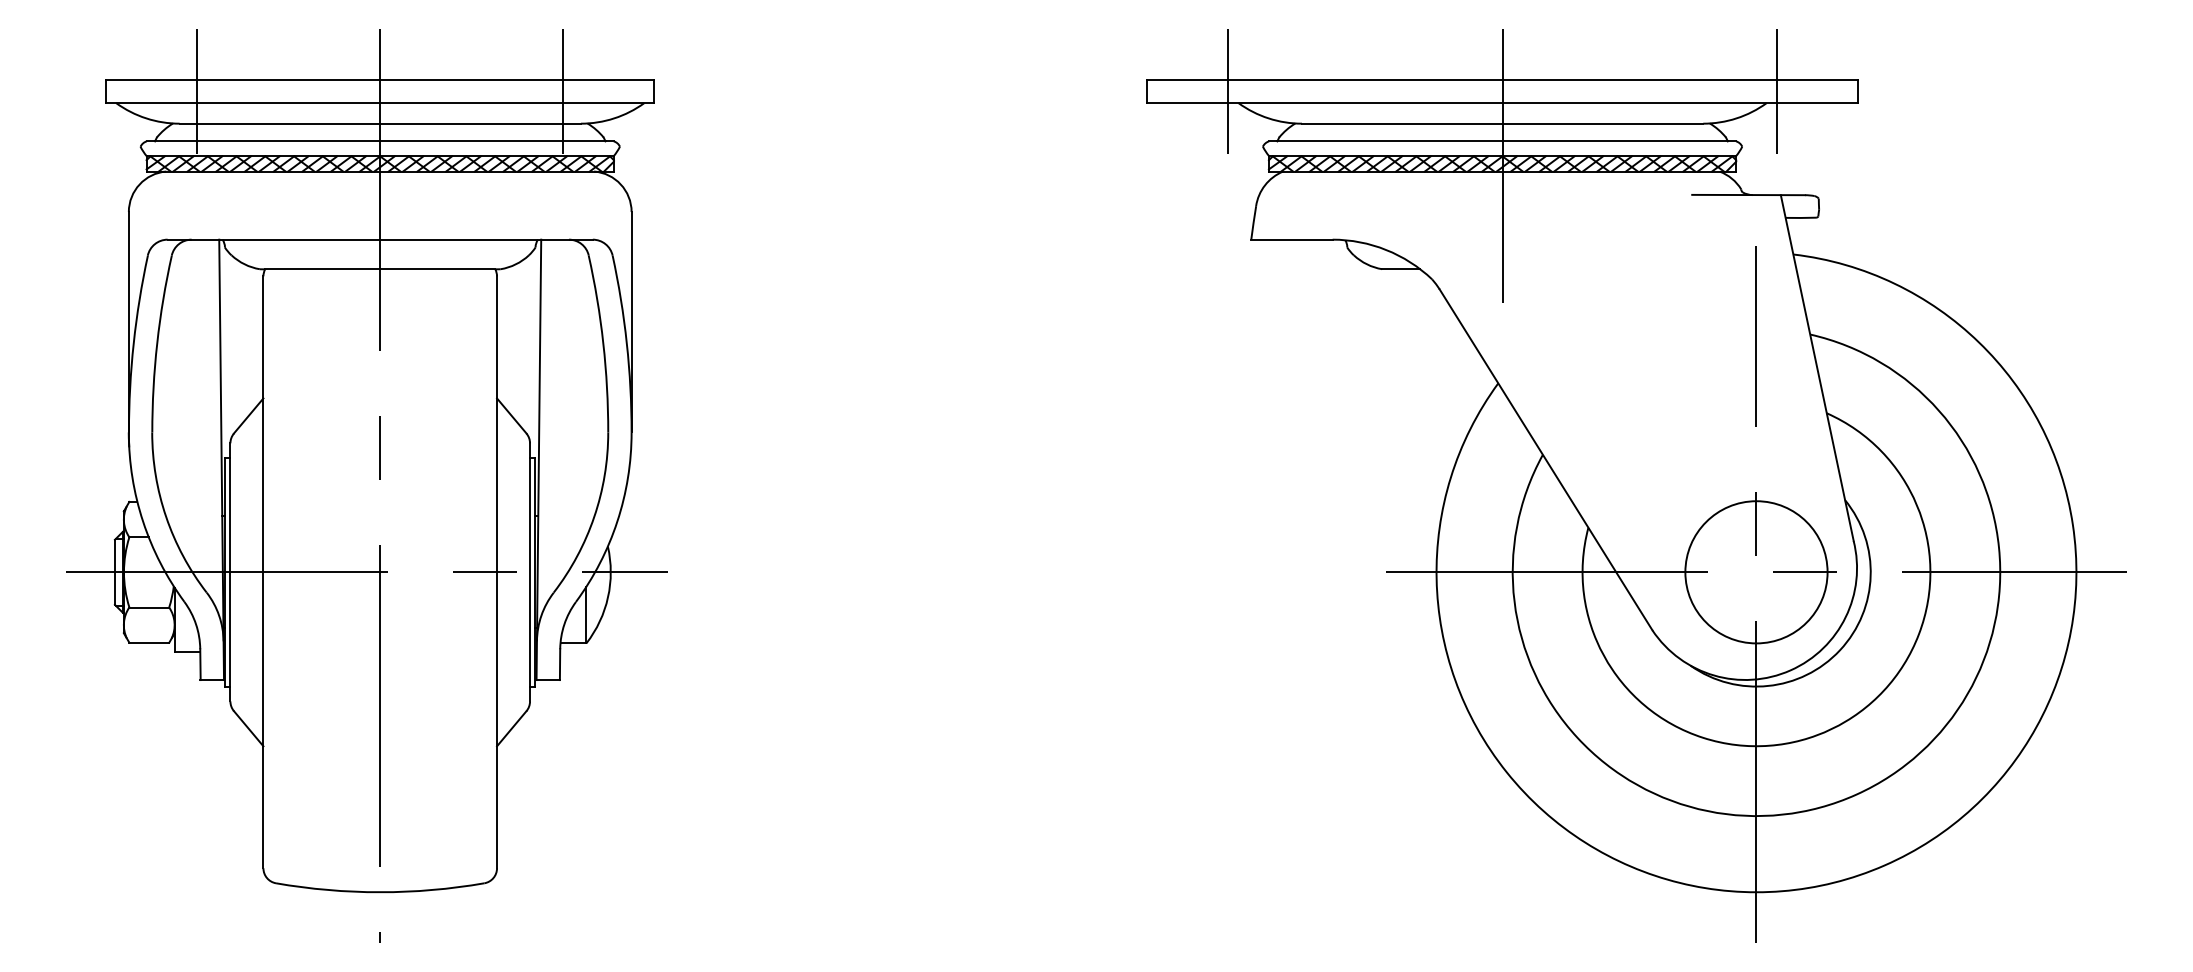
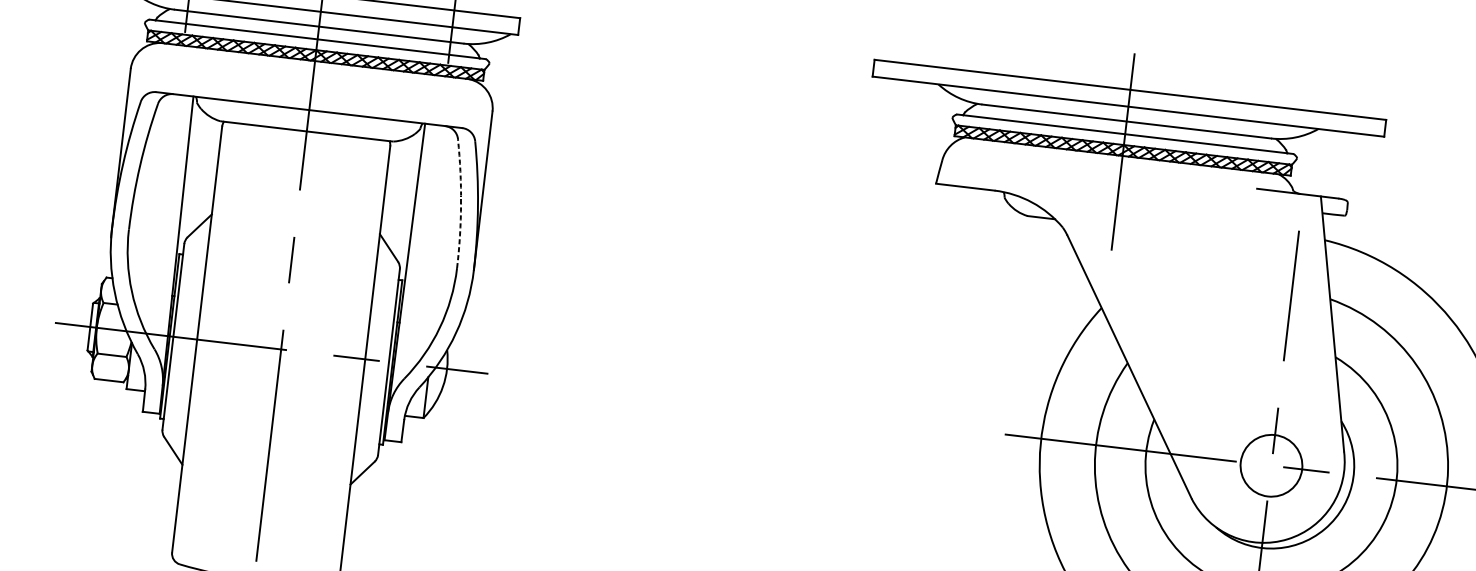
line: (1228, 90) -> (932, 74), removed
line: (1776, 90) -> (1326, 120), removed
arc: (603, 343) -> (461, 203), solid -> dashed
circle: (1756, 572) -> (1271, 465), size x0.6

